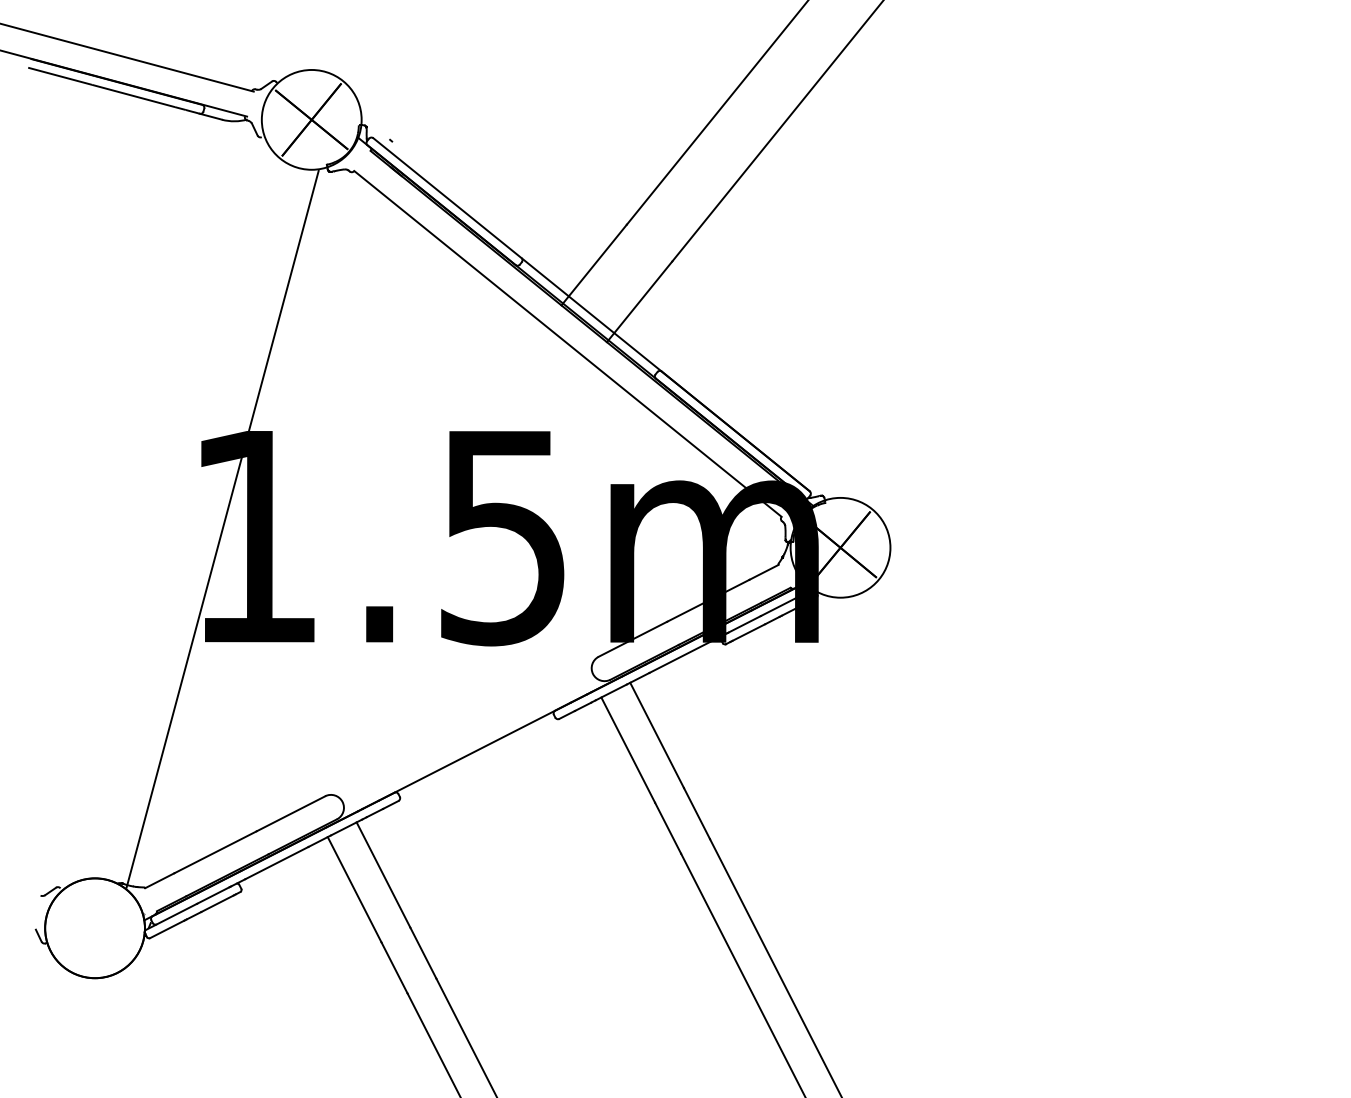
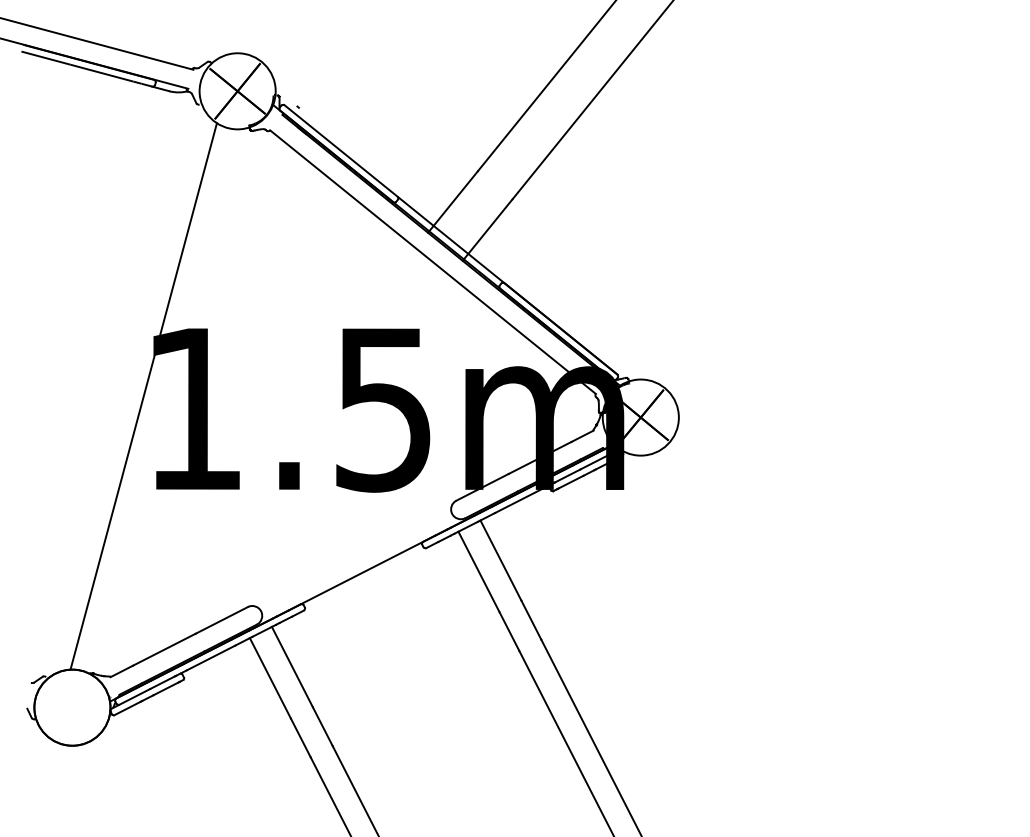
line: (222, 529) -> (143, 396), moved

